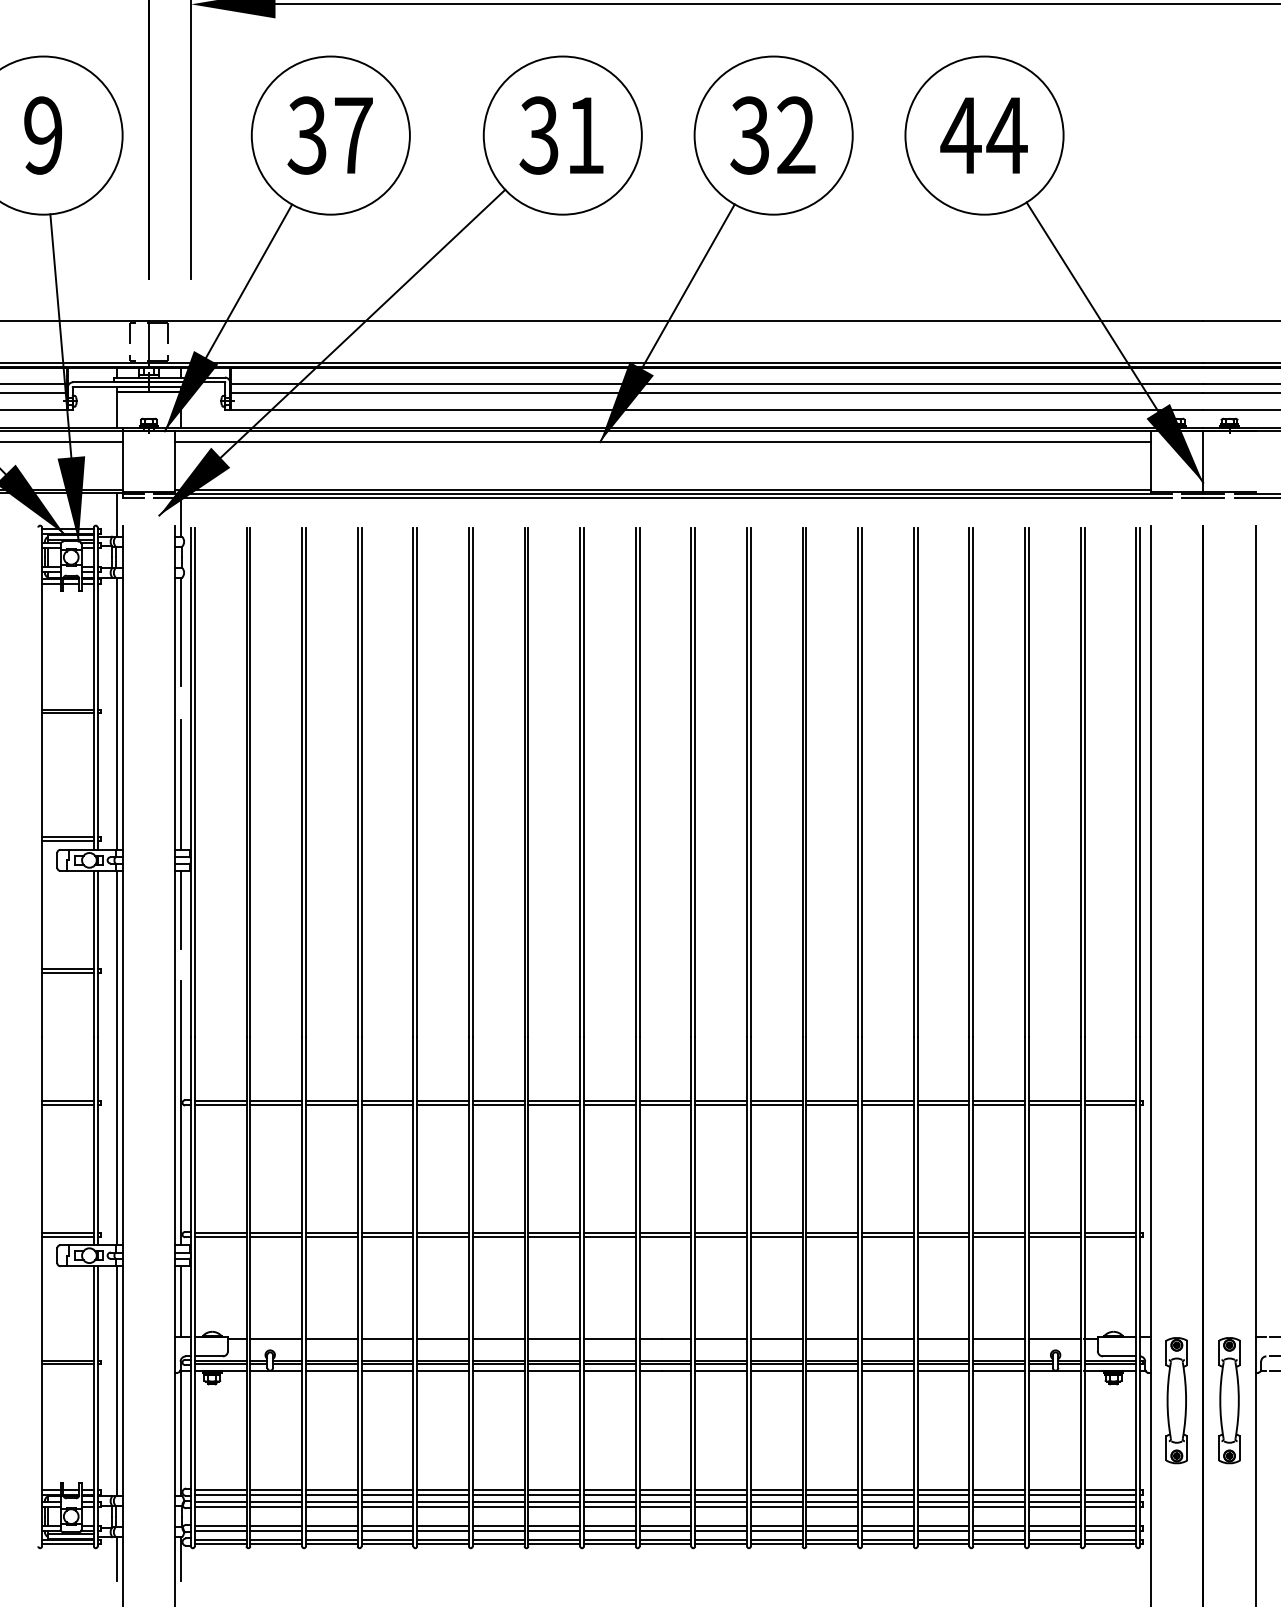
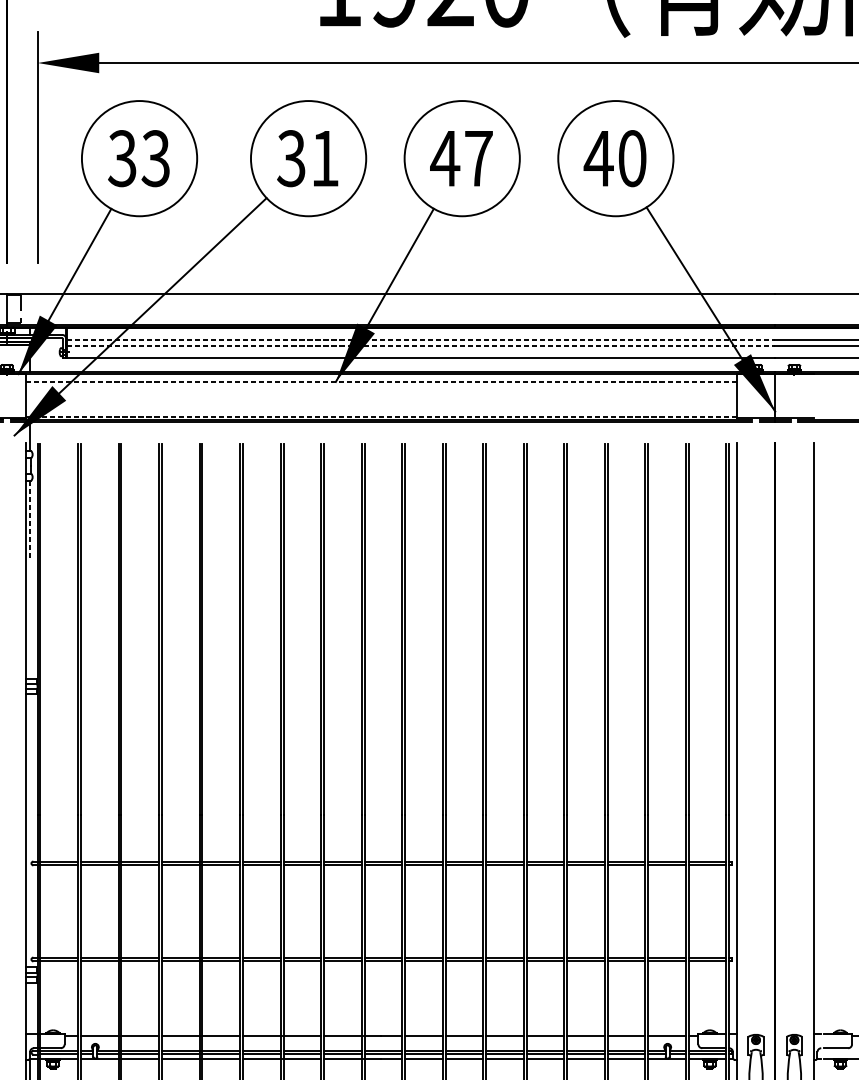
text: (352, 135) -> (155, 158), 37 -> 33
text: (772, 135) -> (461, 158), 32 -> 47
text: (1006, 135) -> (631, 158), 44 -> 40
line: (717, 384) -> (421, 340), solid -> dashed
line: (717, 393) -> (421, 346), solid -> dashed
line: (662, 442) -> (381, 382), solid -> dashed
line: (662, 489) -> (381, 416), solid -> dashed
line: (180, 632) -> (29, 520), solid -> dashed
line: (180, 784) -> (29, 631), removed
line: (180, 909) -> (29, 722), removed
line: (180, 1112) -> (29, 870), removed
line: (180, 1301) -> (29, 1008), removed

